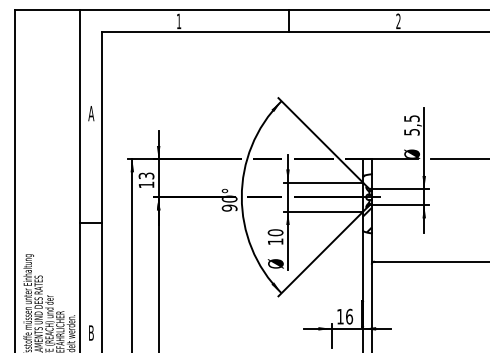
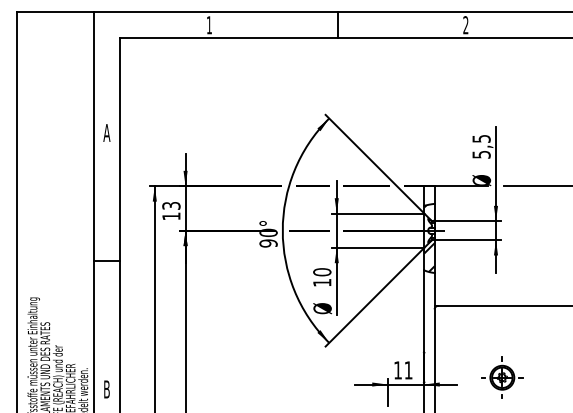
text: (349, 316) -> (408, 370), 16 -> 11
part: (429, 322) -> (502, 377), added

